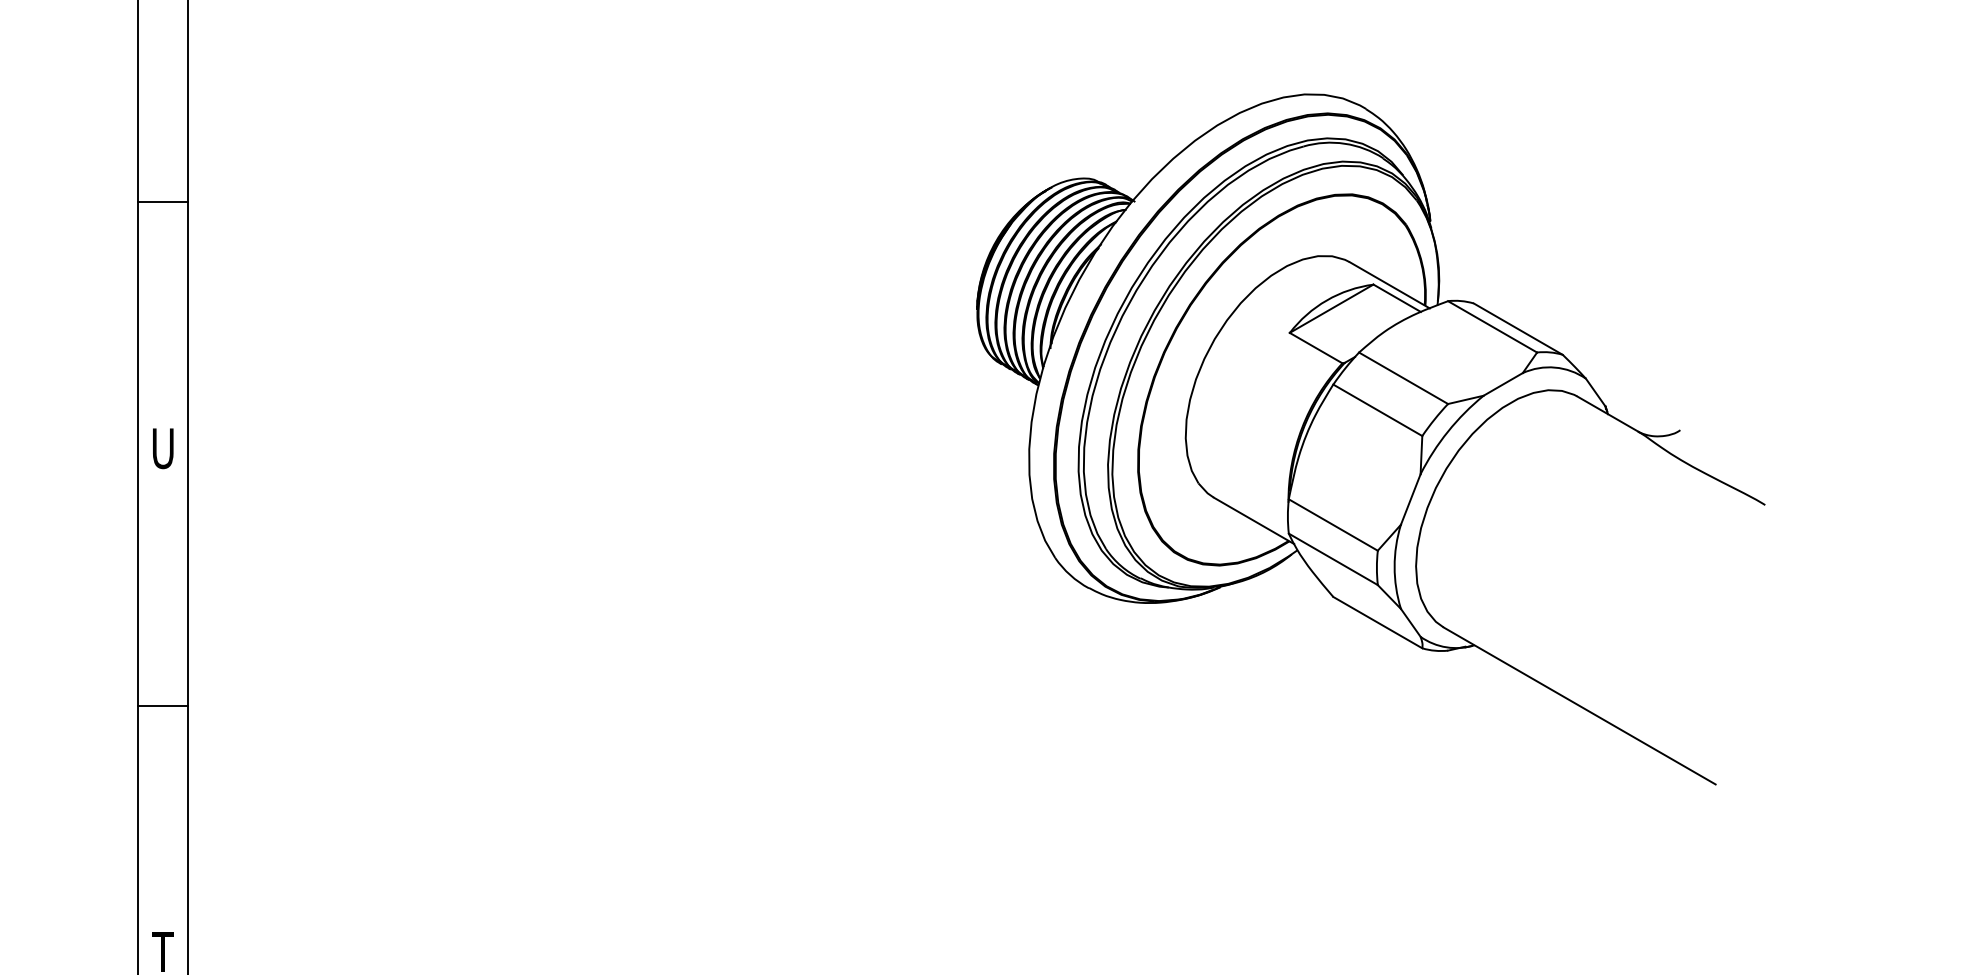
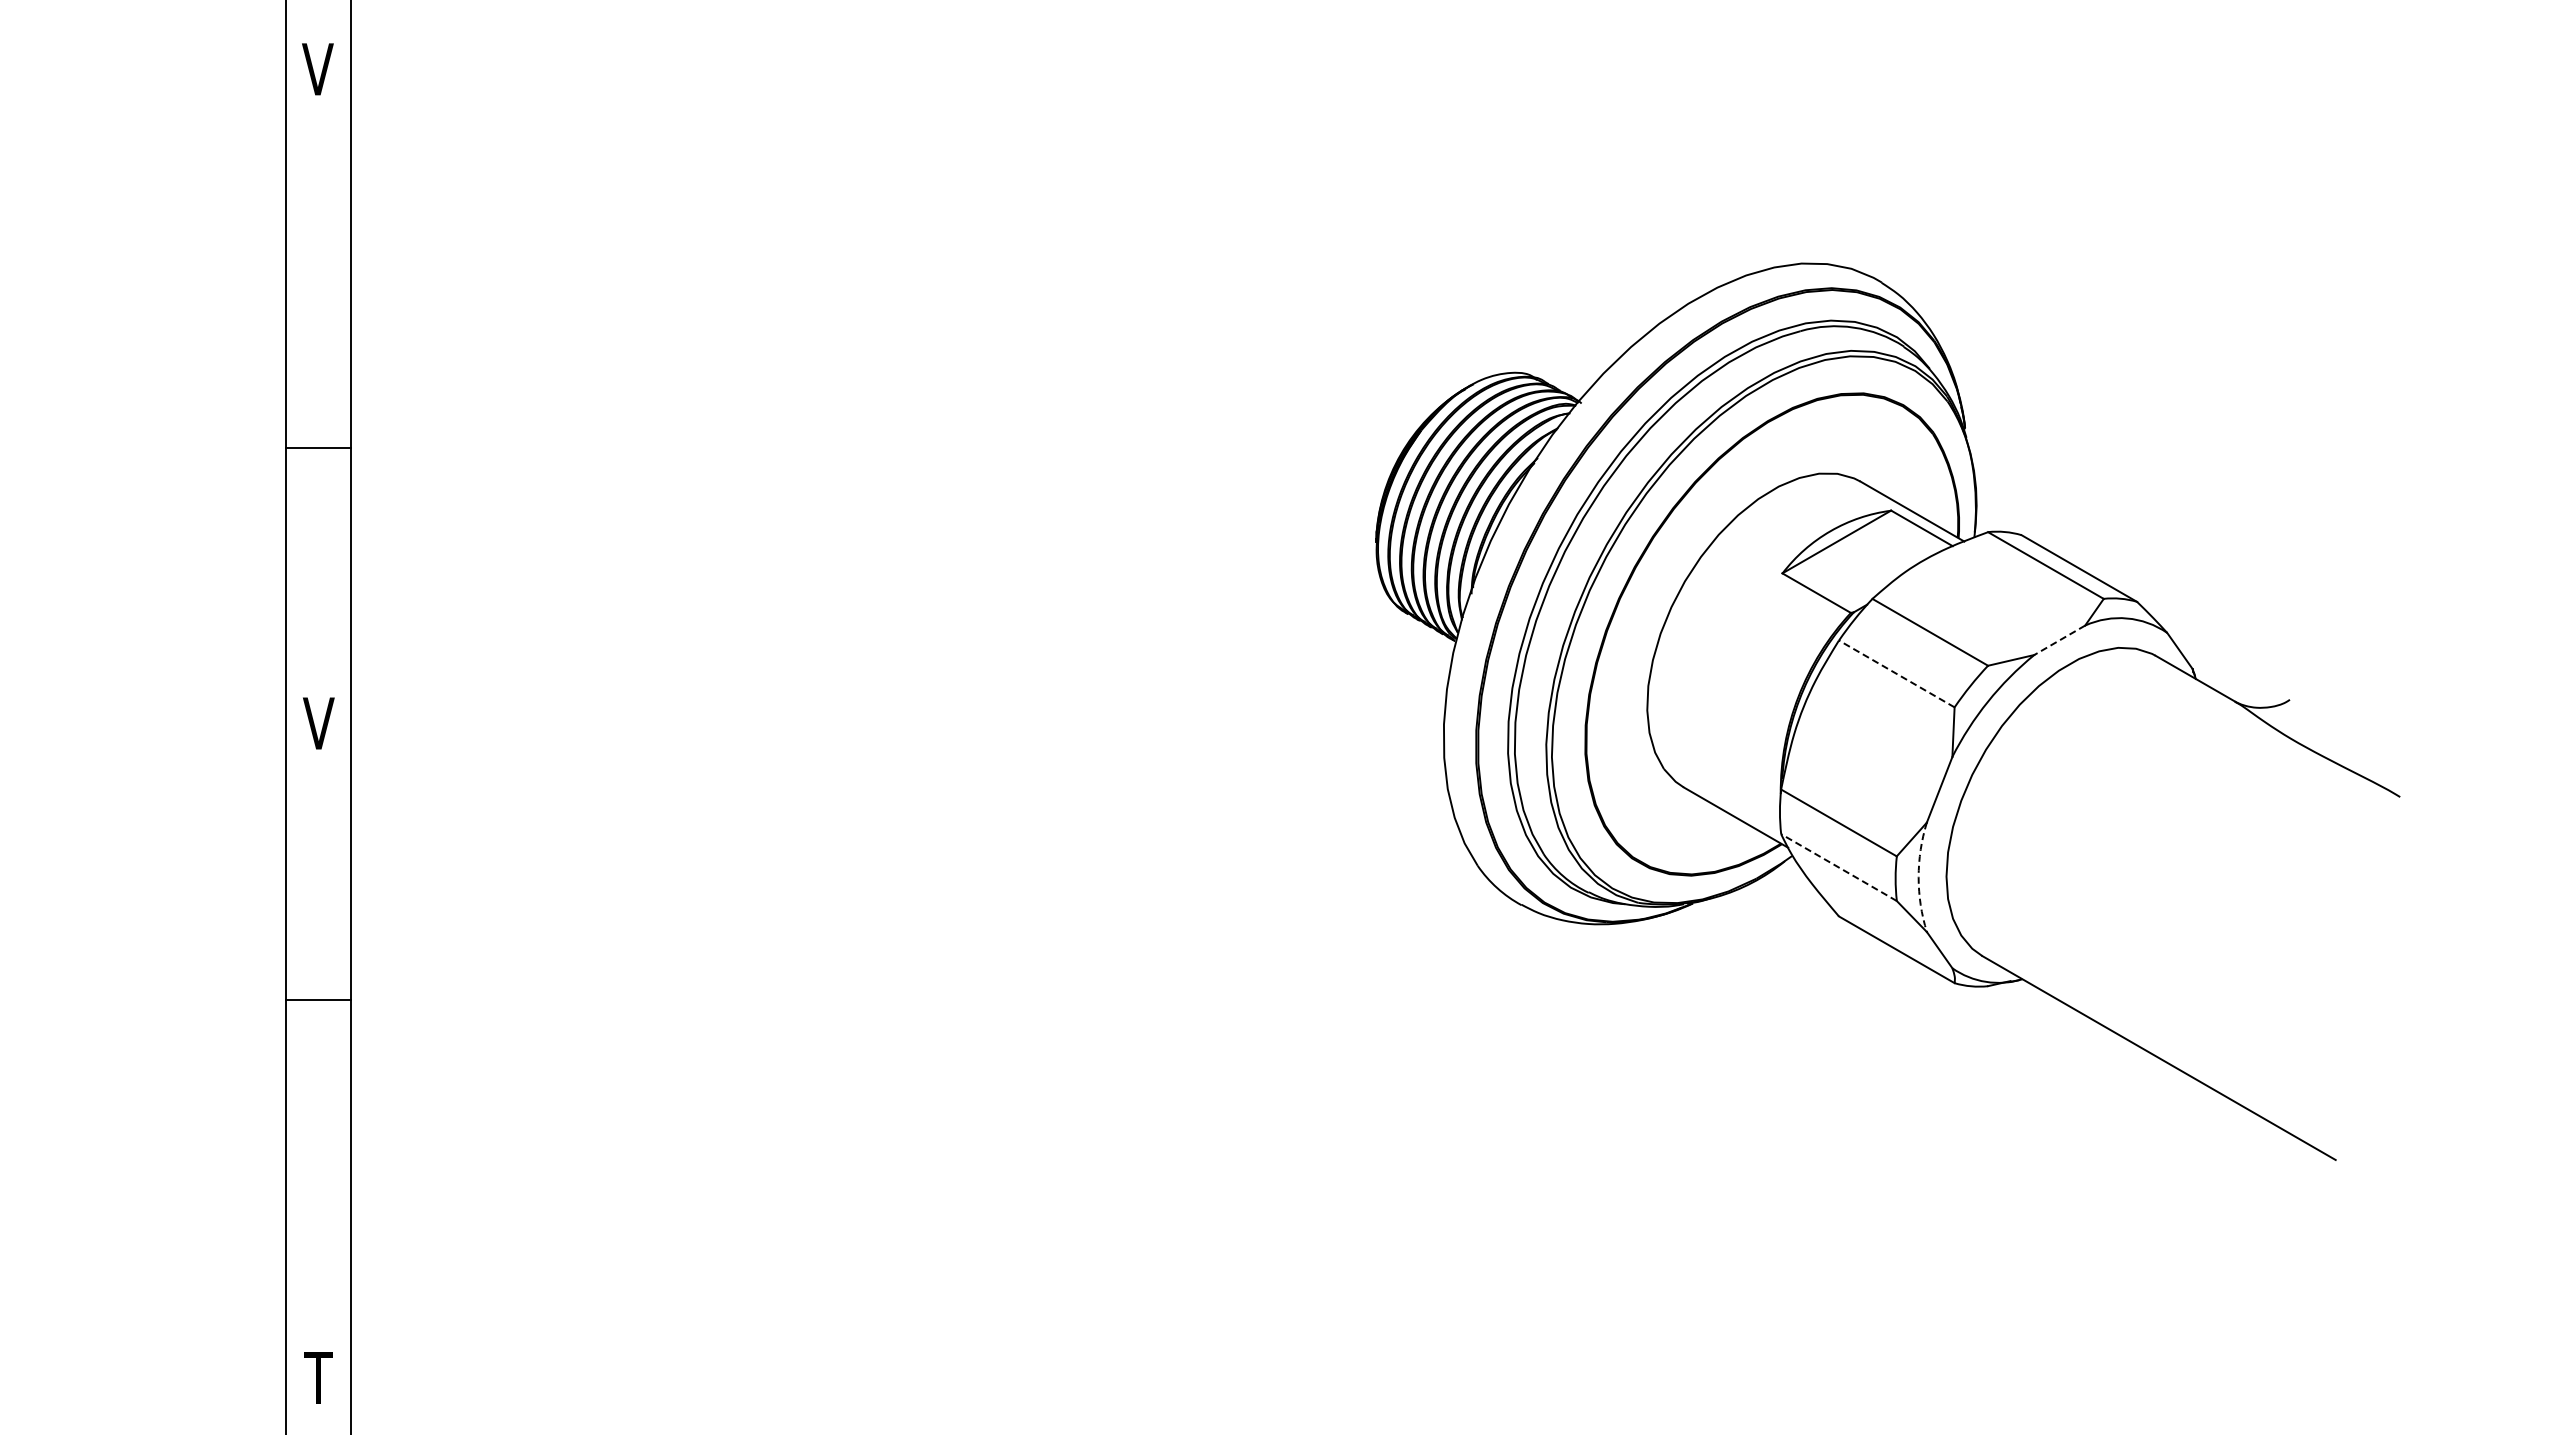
line: (162, 202) -> (318, 447), moved
line: (1503, 384) -> (2059, 640), solid -> dashed
line: (1377, 409) -> (1896, 673), solid -> dashed
text: (162, 448) -> (318, 723), U -> V
line: (1332, 559) -> (1838, 867), solid -> dashed
arc: (1394, 566) -> (1918, 877), solid -> dashed
line: (162, 706) -> (318, 1000), moved

